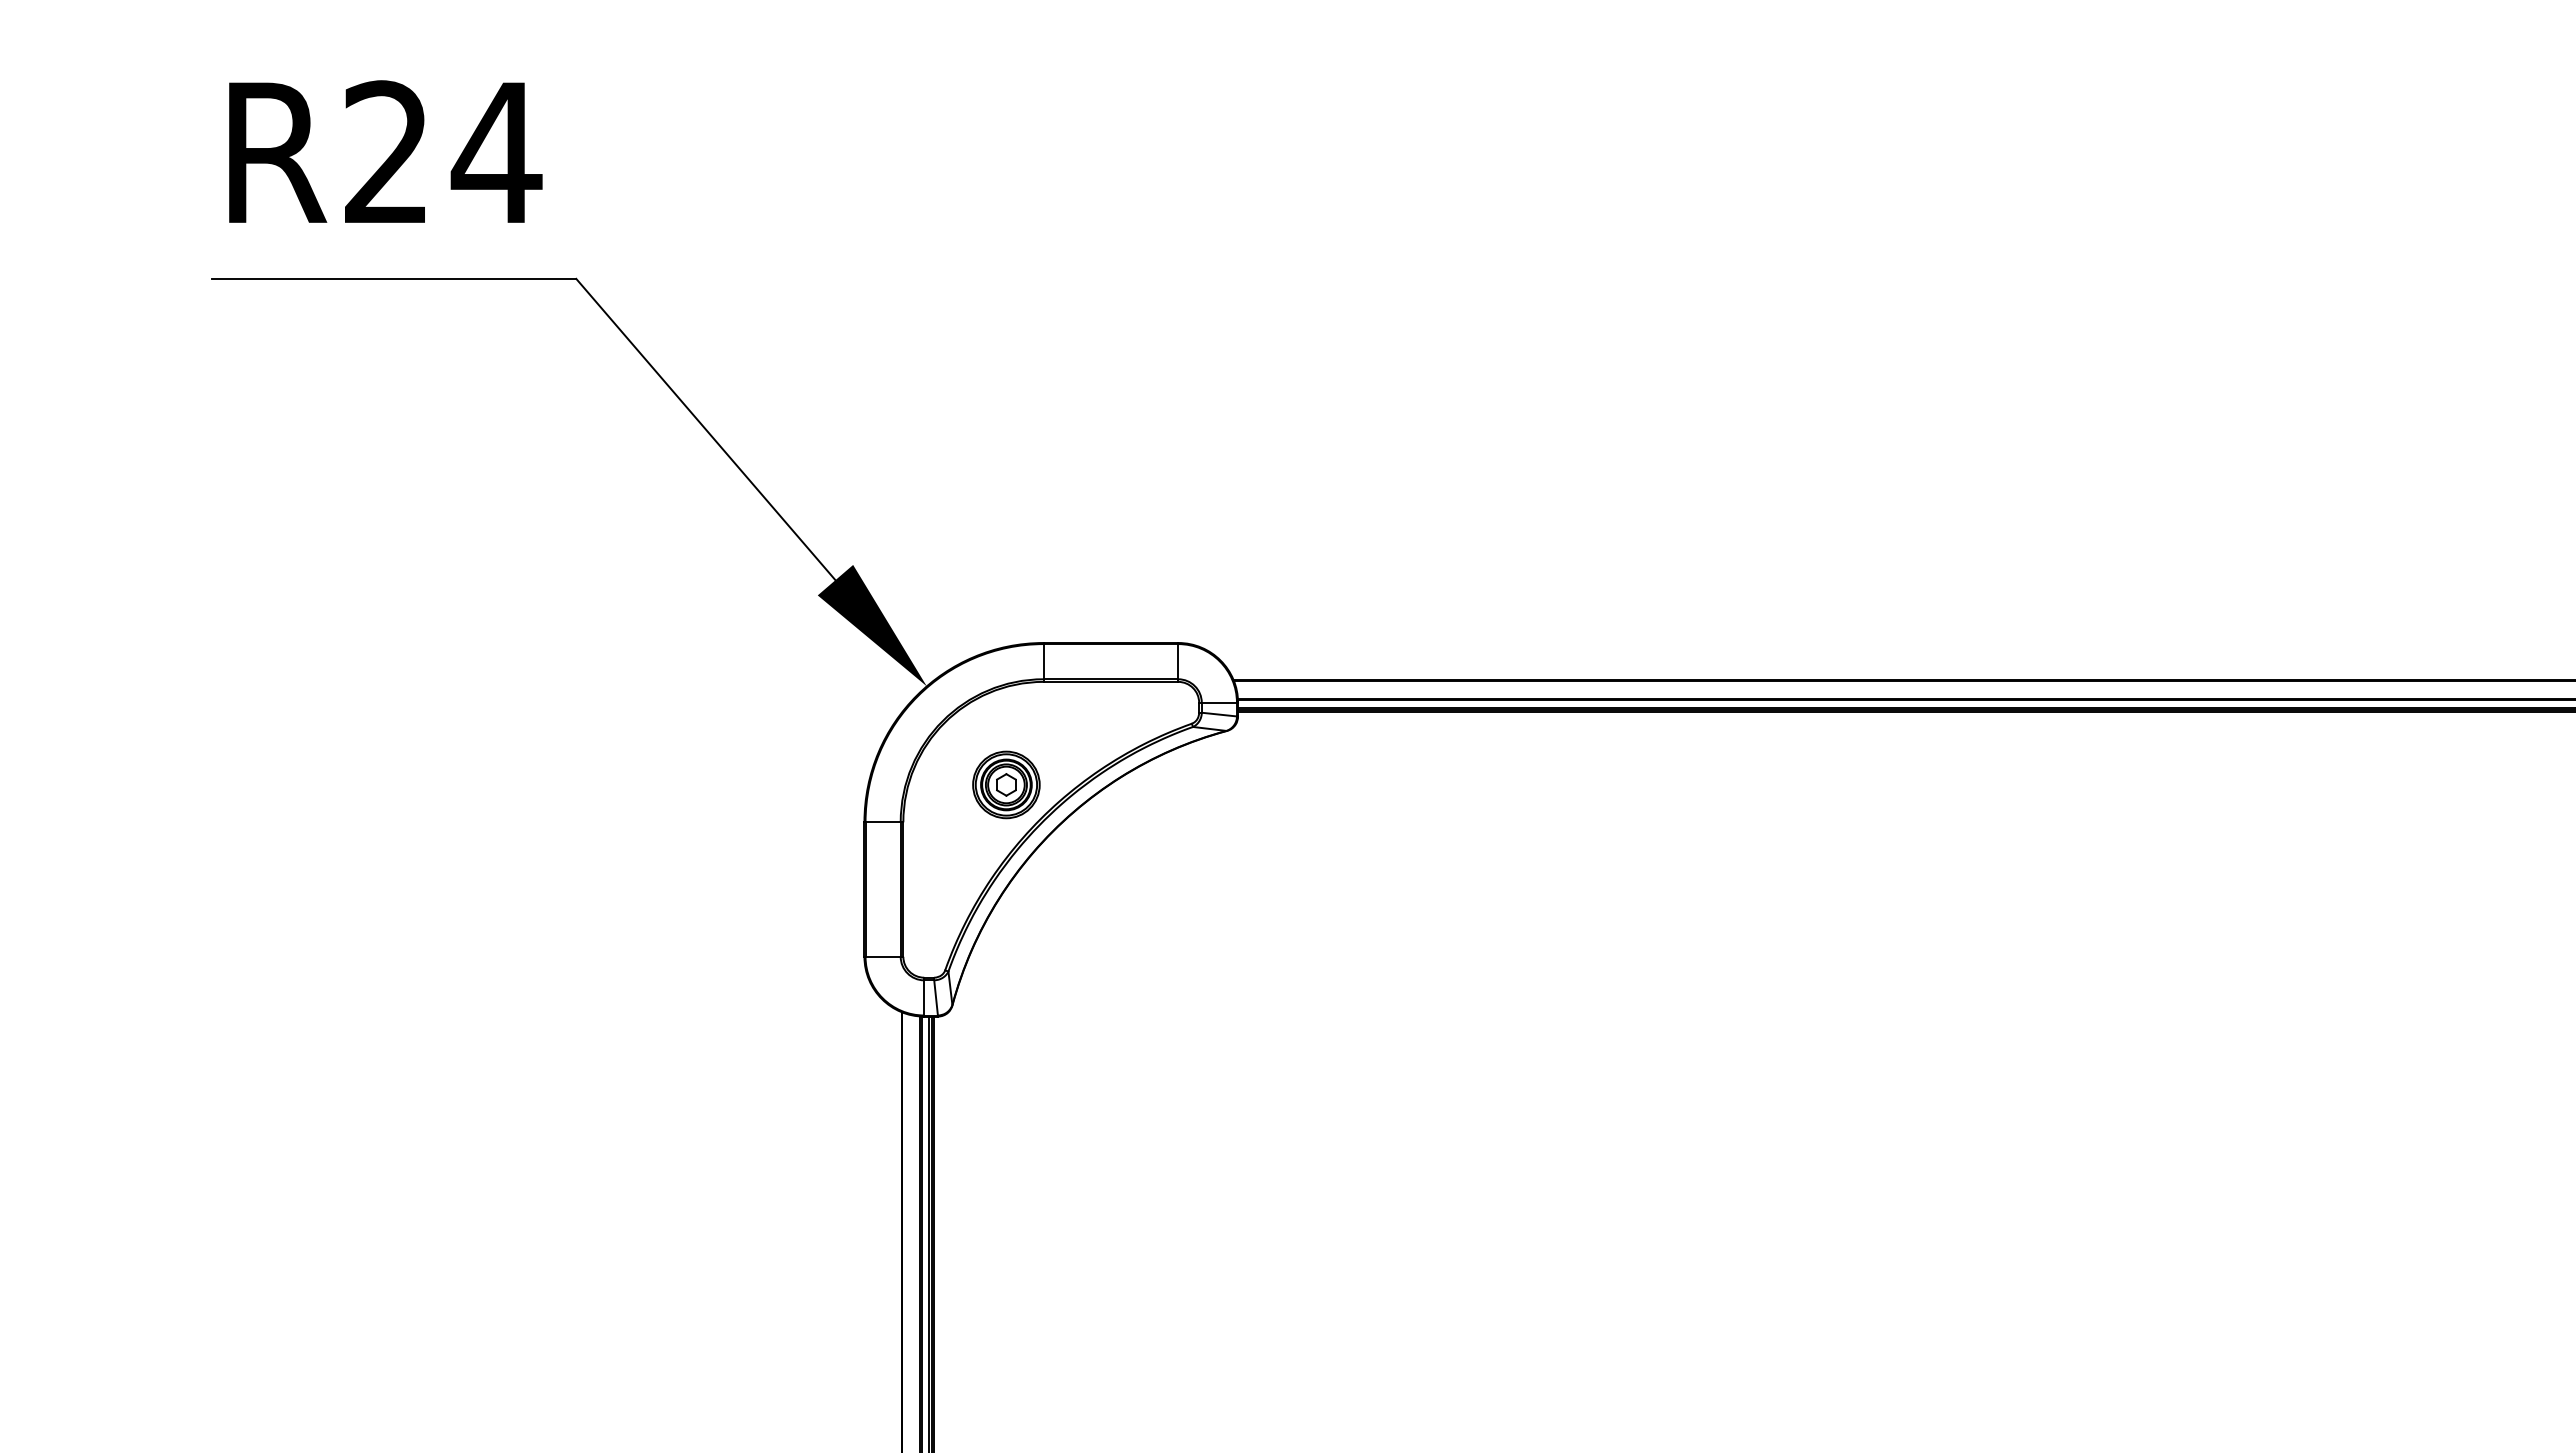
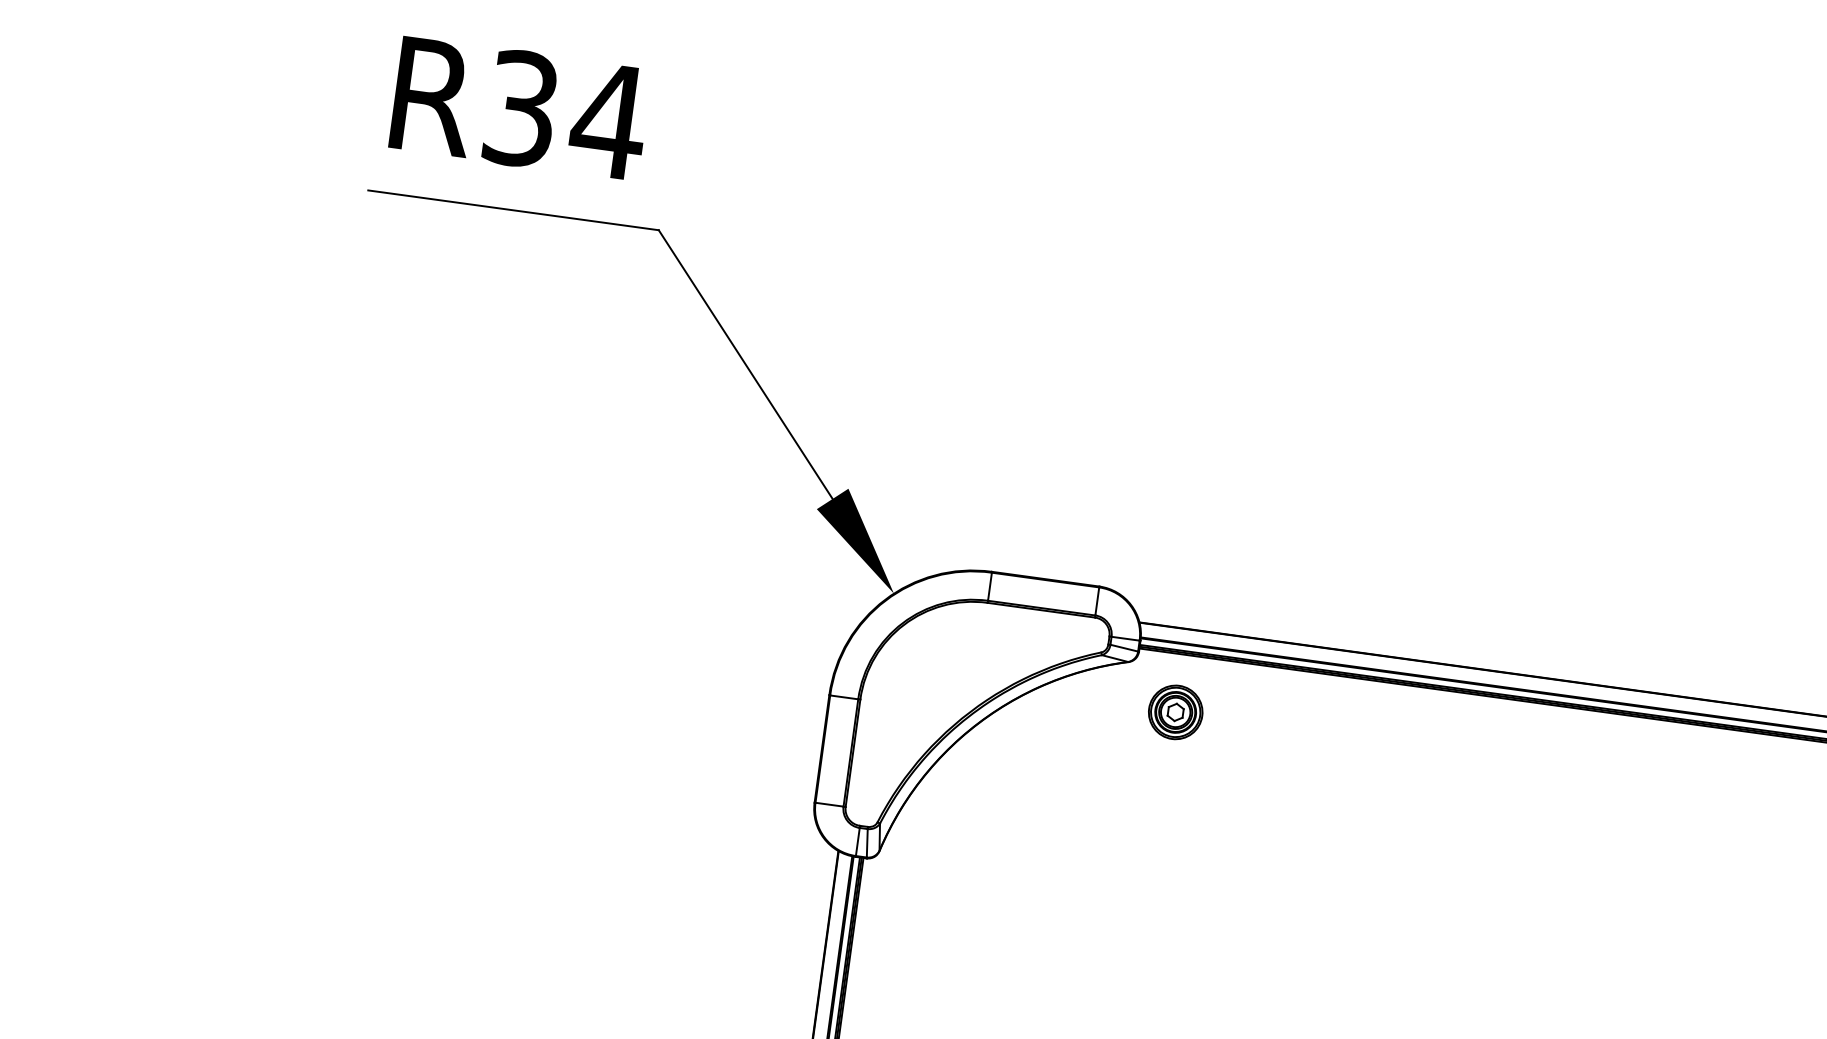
text: (386, 152) -> (521, 108), R24 -> R34
part: (1006, 784) -> (1175, 712), moved

